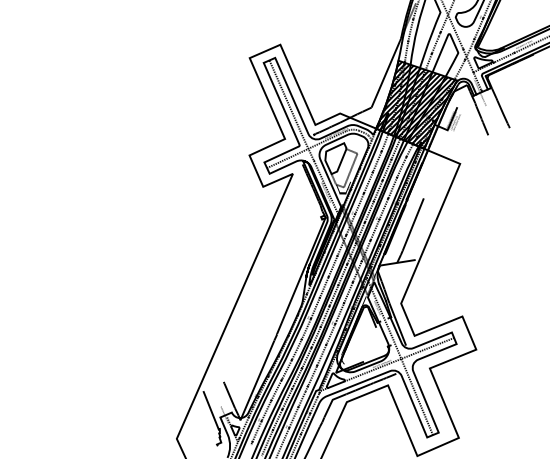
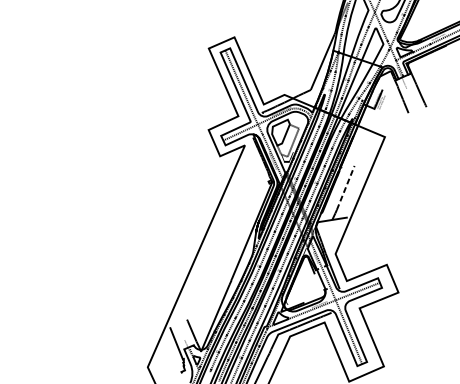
hatch: (415, 104) -> (347, 87), removed
line: (413, 224) -> (345, 187), solid -> dashed

